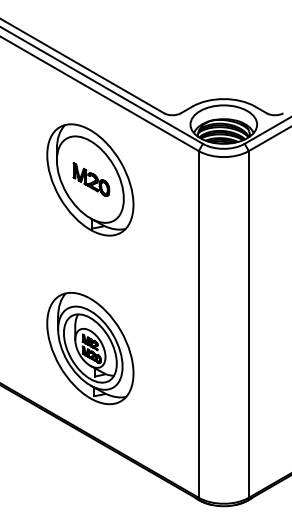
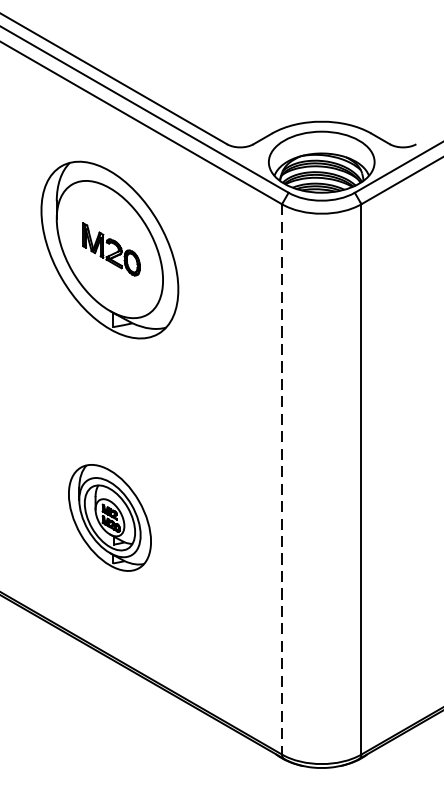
line: (198, 324) -> (281, 479), solid -> dashed
part: (90, 348) -> (110, 517), size x0.6

